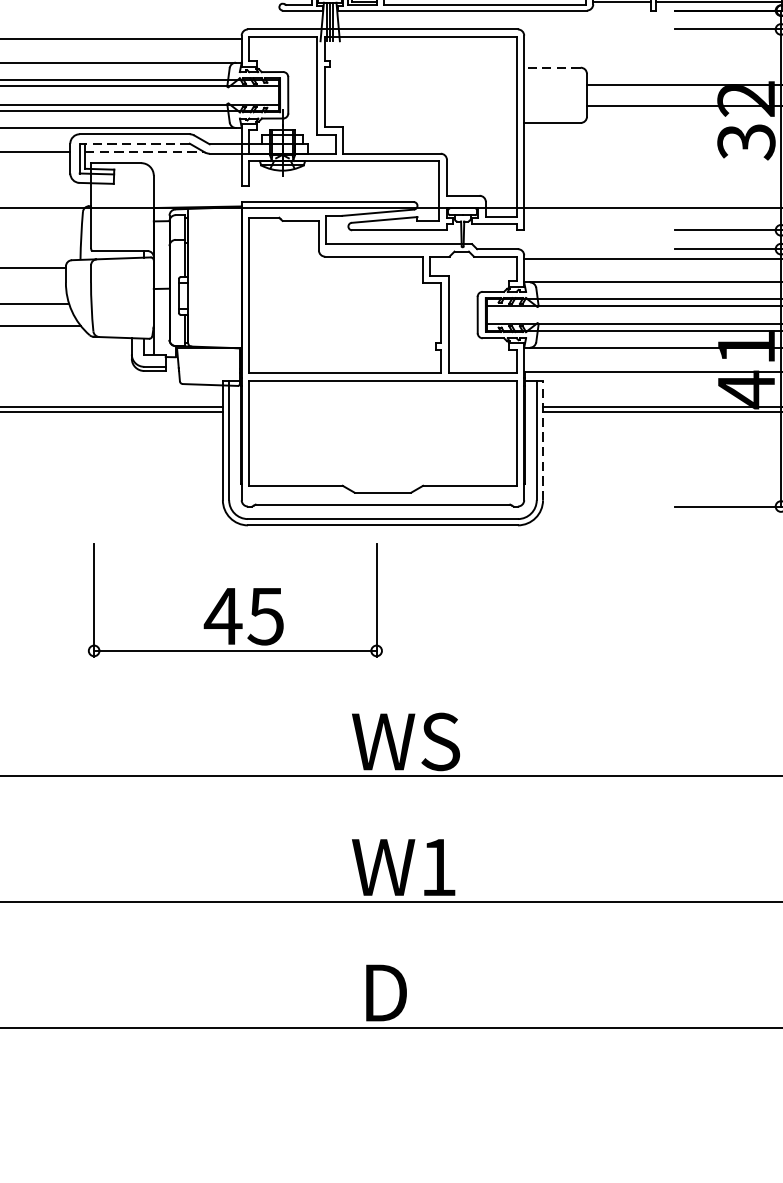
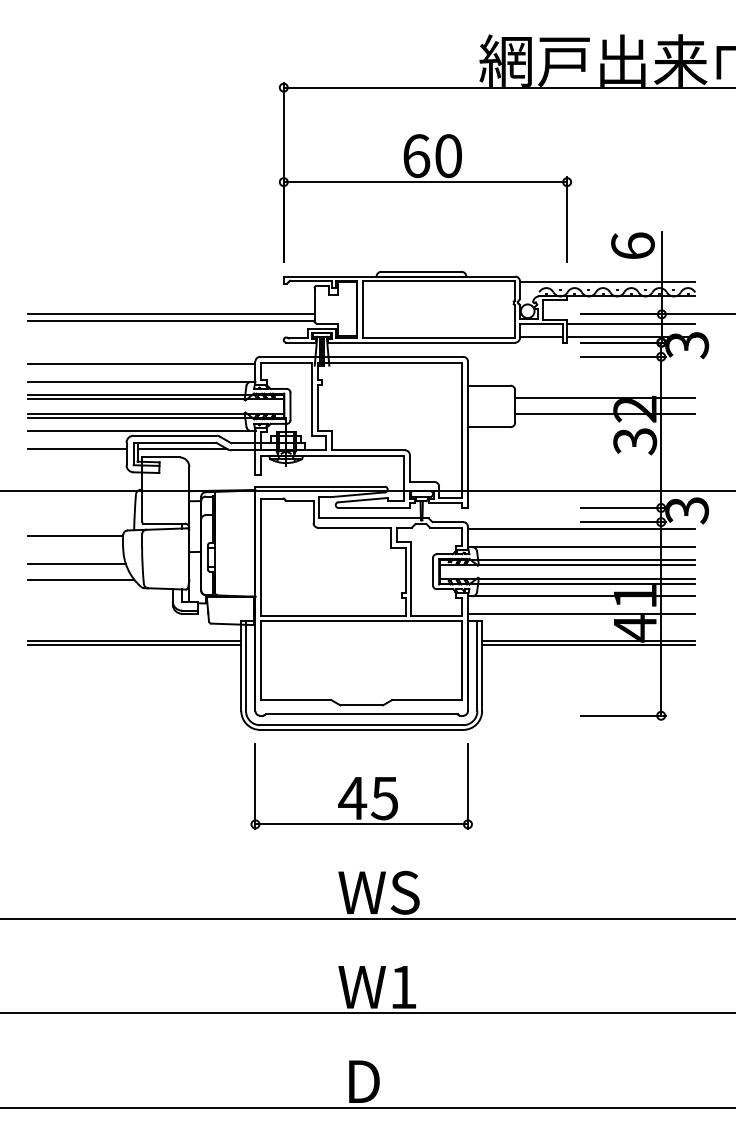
line: (551, 67) -> (488, 385), dashed -> solid
line: (134, 143) -> (174, 442), dashed -> solid
line: (144, 151) -> (182, 448), dashed -> solid
line: (543, 441) -> (482, 666), dashed -> solid
part: (235, 600) -> (361, 786), moved

